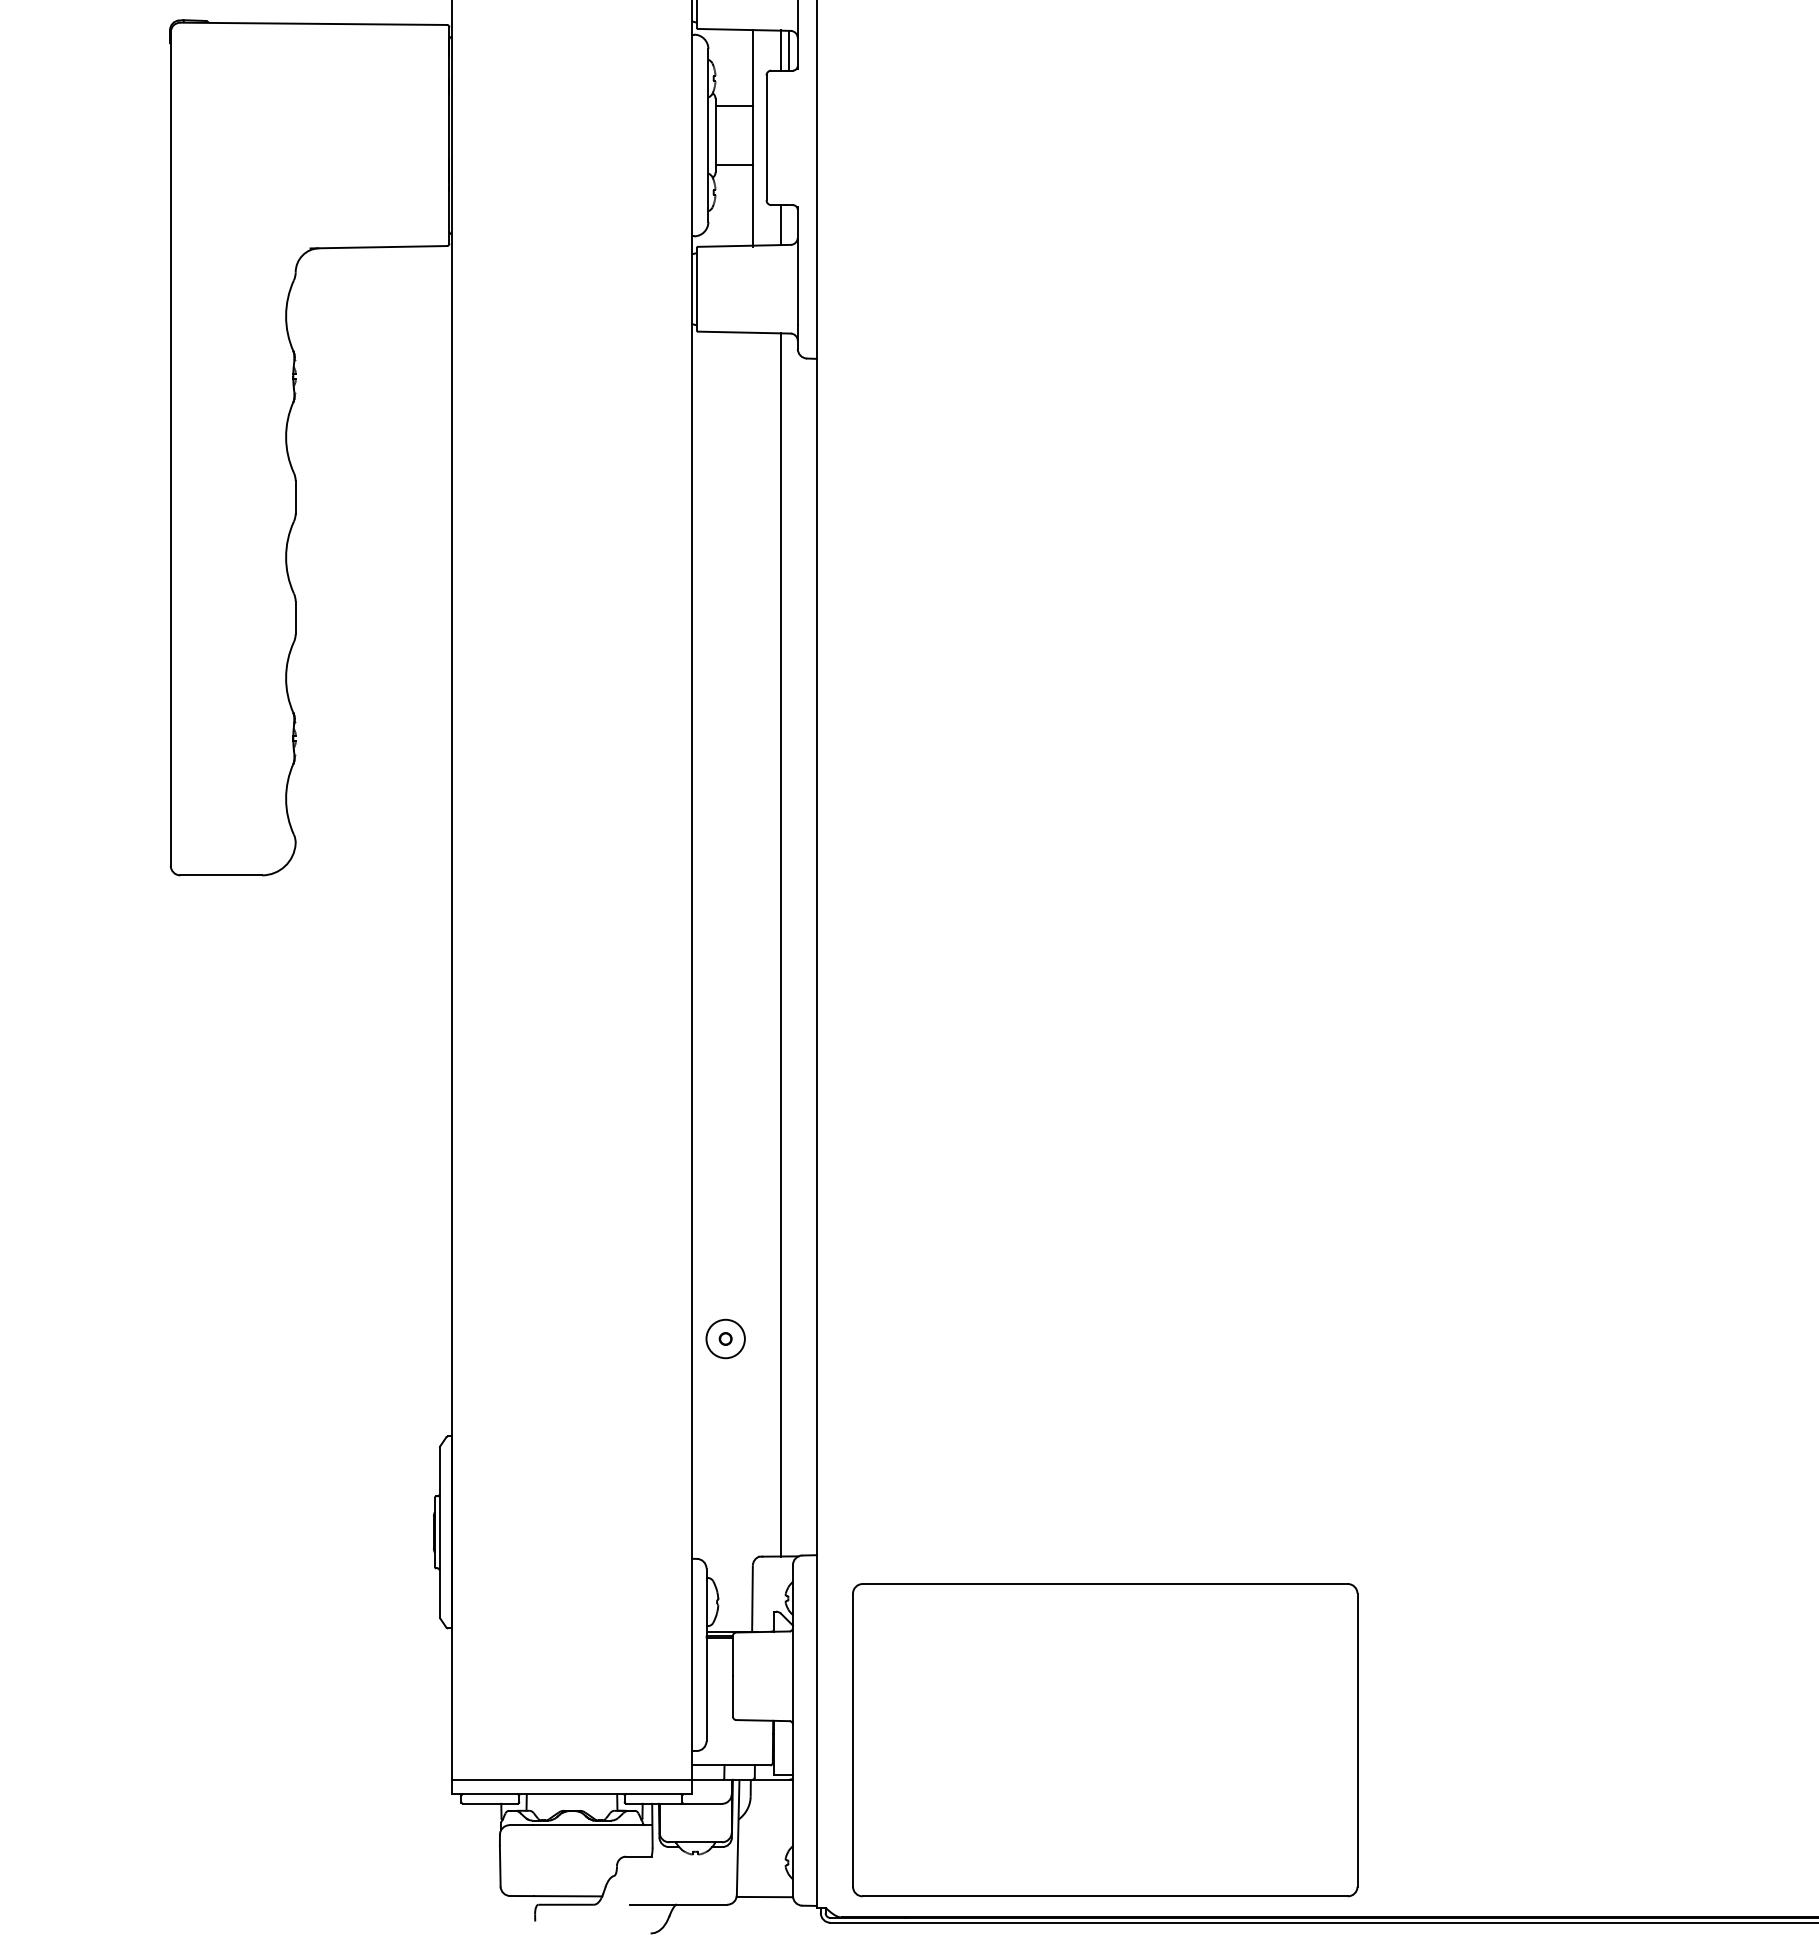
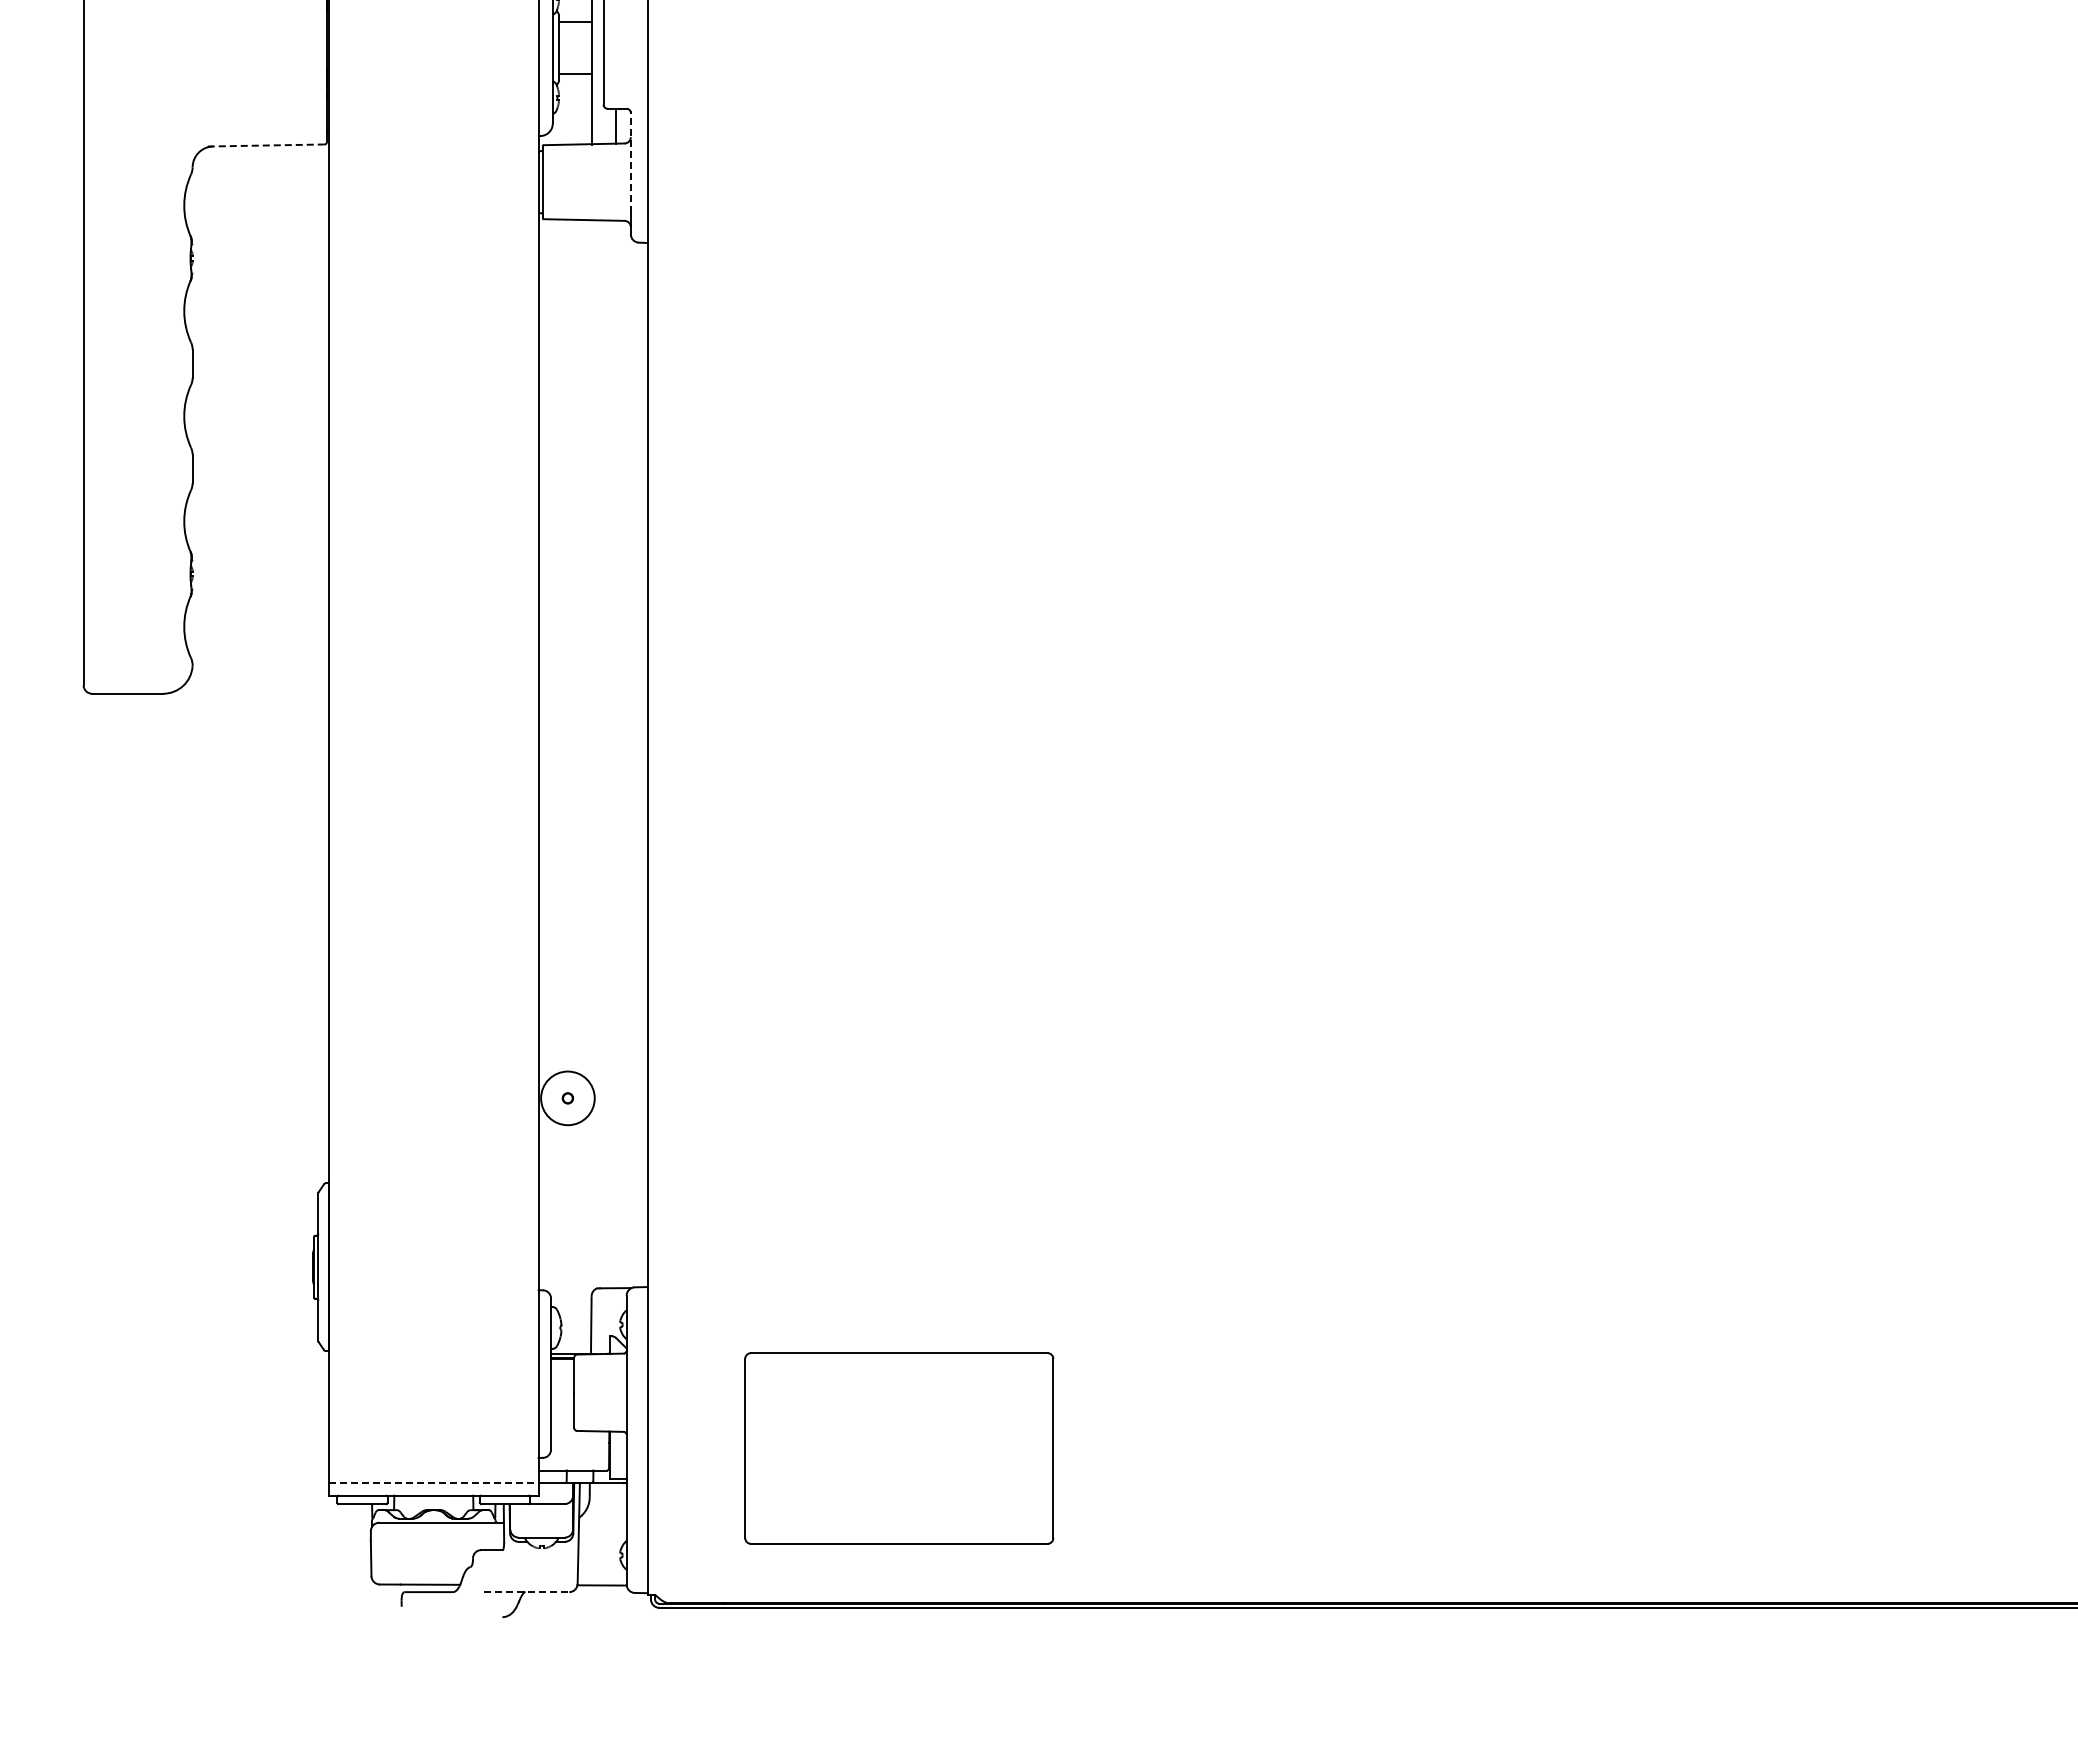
line: (379, 247) -> (265, 145), solid -> dashed
line: (797, 265) -> (630, 161), solid -> dashed
line: (780, 944) -> (615, 754), removed
circle: (725, 1339) -> (567, 1098), size x1.6
part: (1105, 1740) -> (899, 1448), size x0.7
line: (571, 1780) -> (433, 1483), solid -> dashed
line: (679, 1905) -> (527, 1592), solid -> dashed

